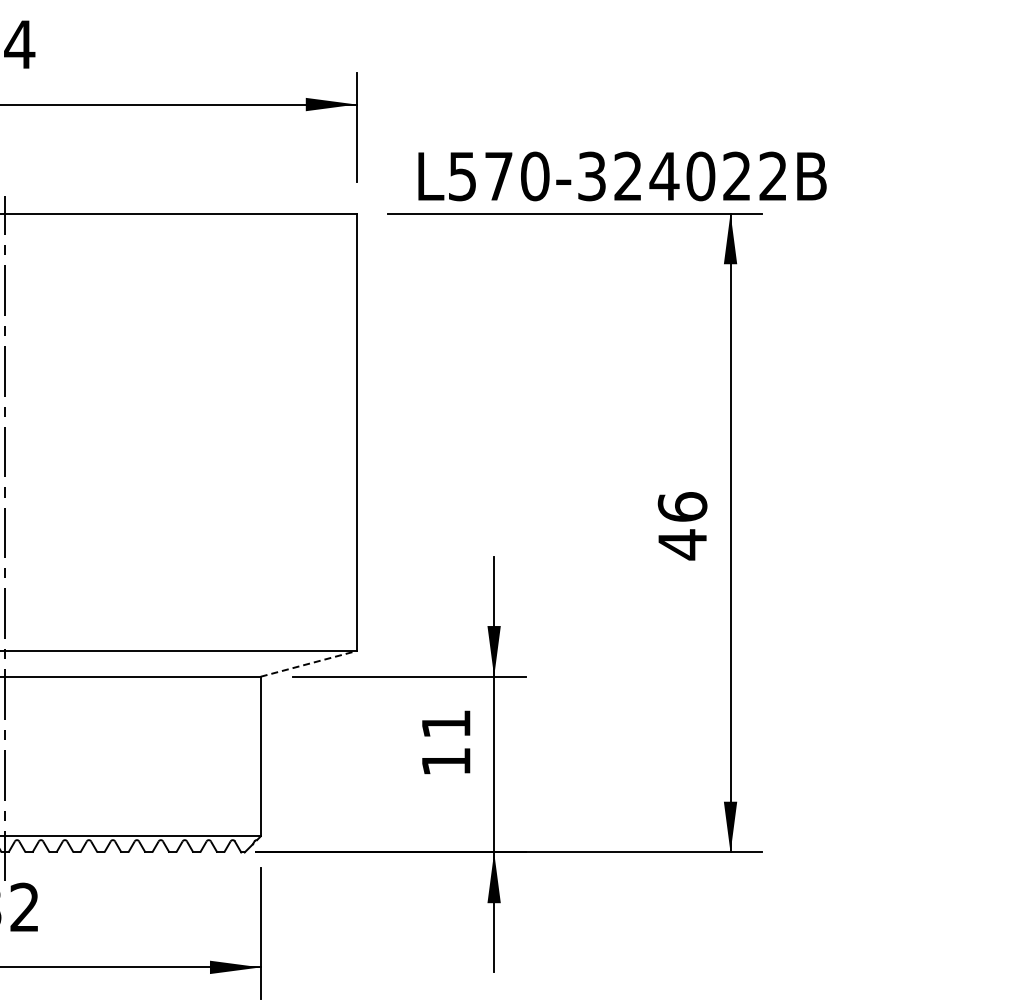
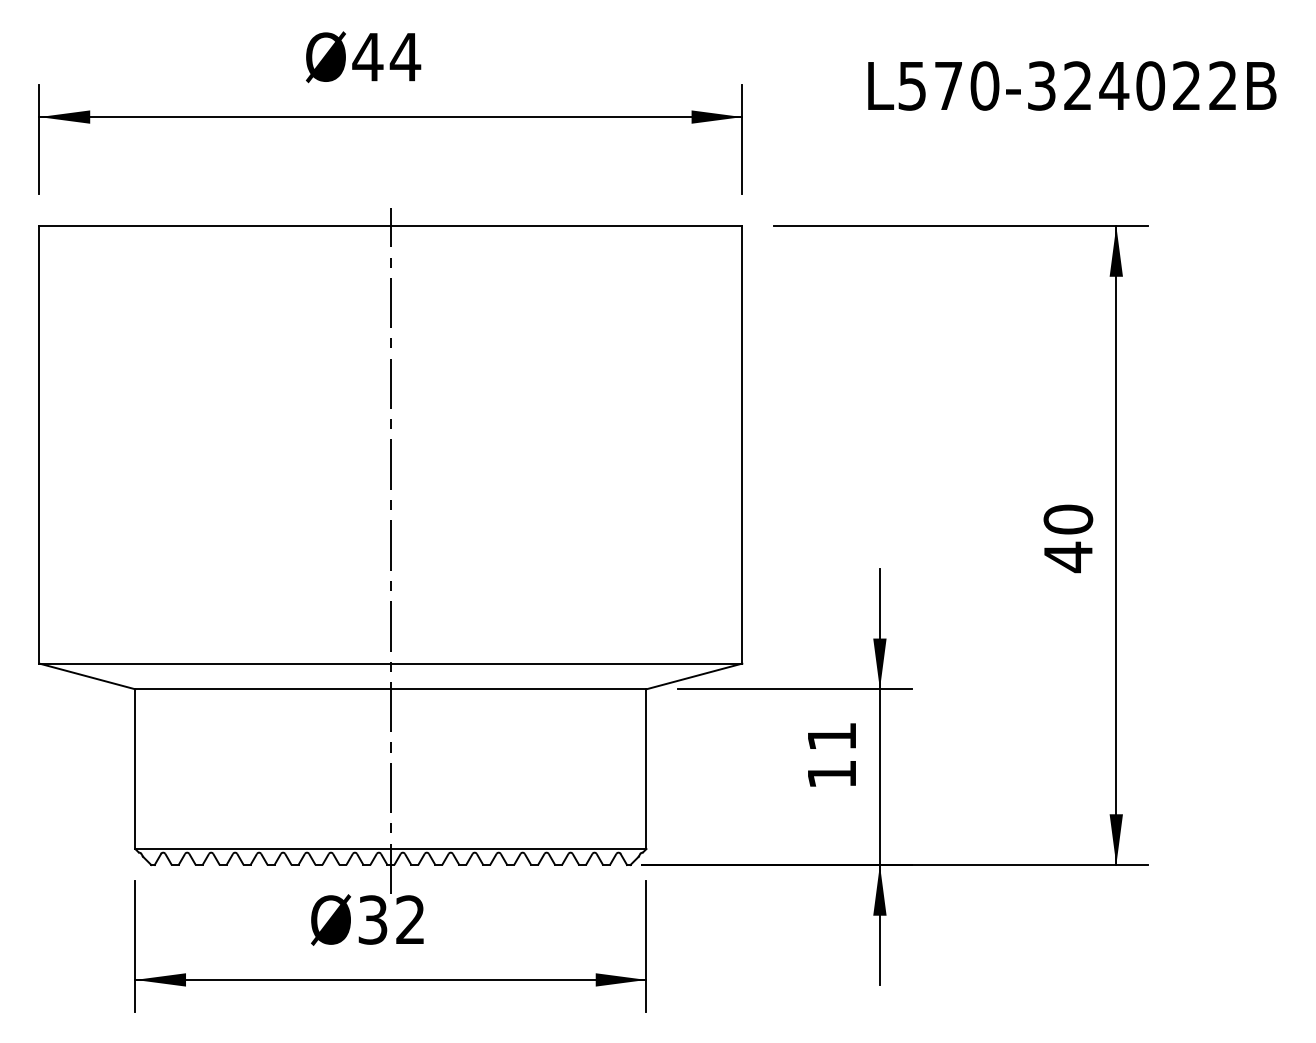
text: (622, 175) -> (1072, 85), moved
text: (682, 506) -> (1068, 519), 46 -> 40
line: (308, 663) -> (694, 676), dashed -> solid

